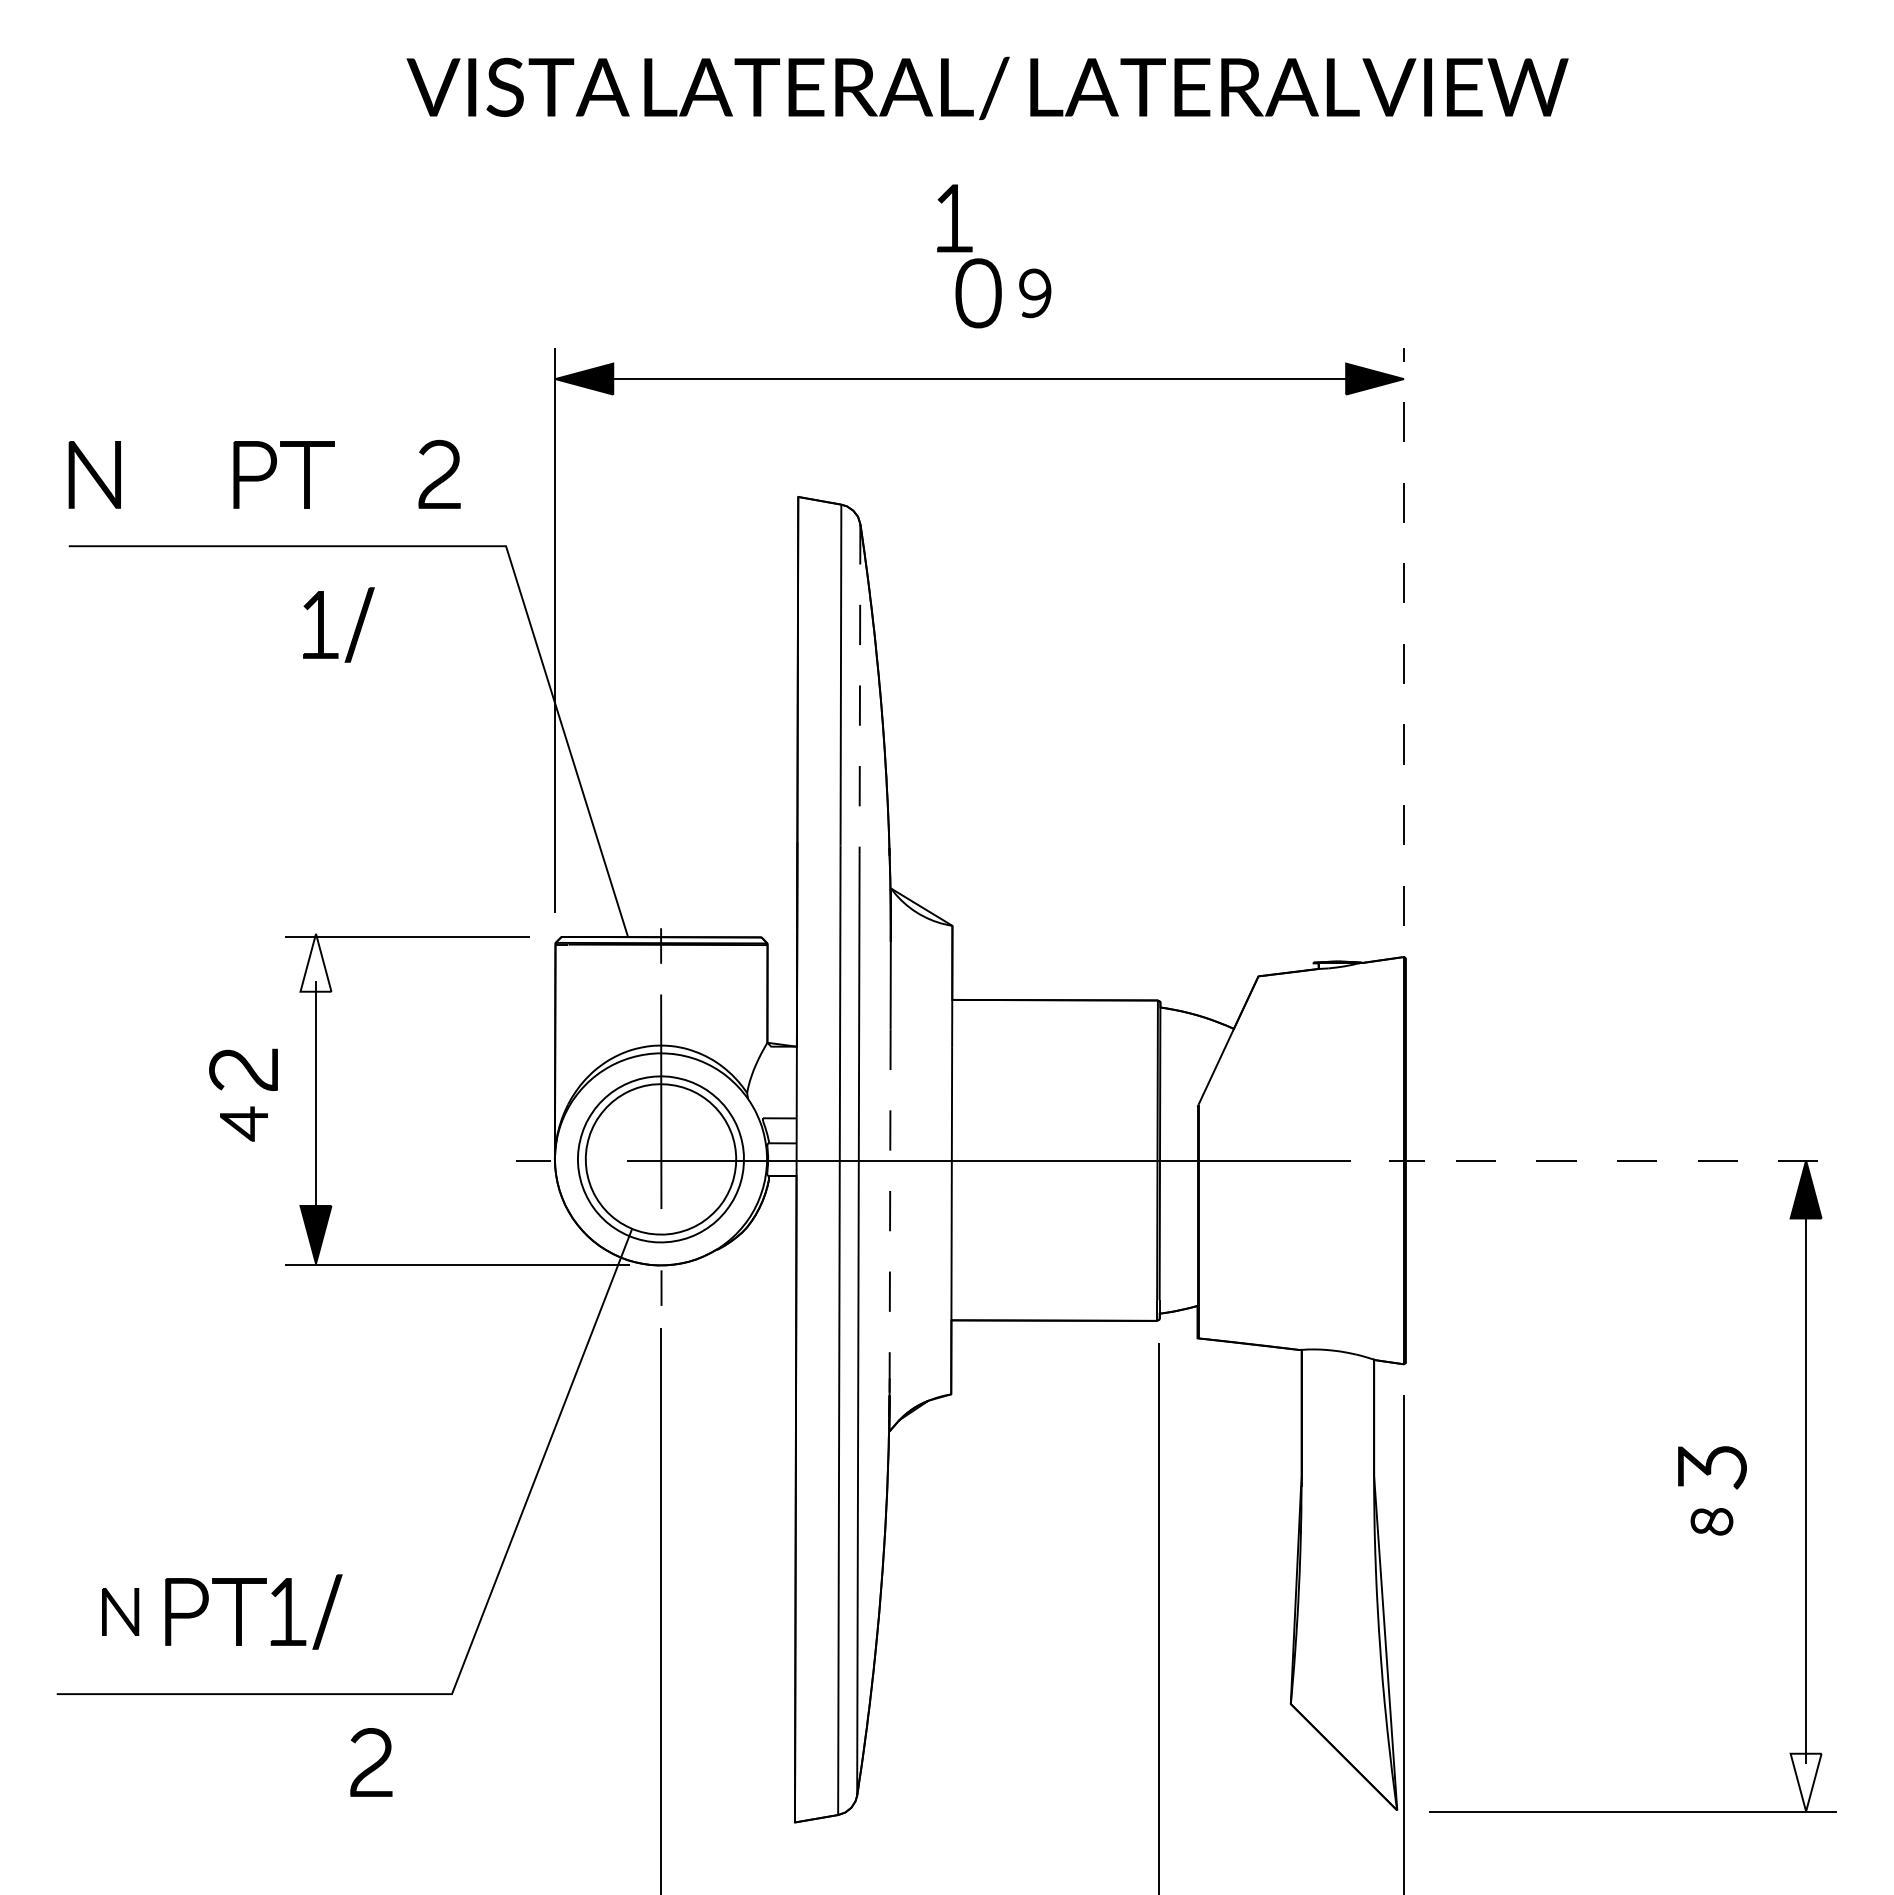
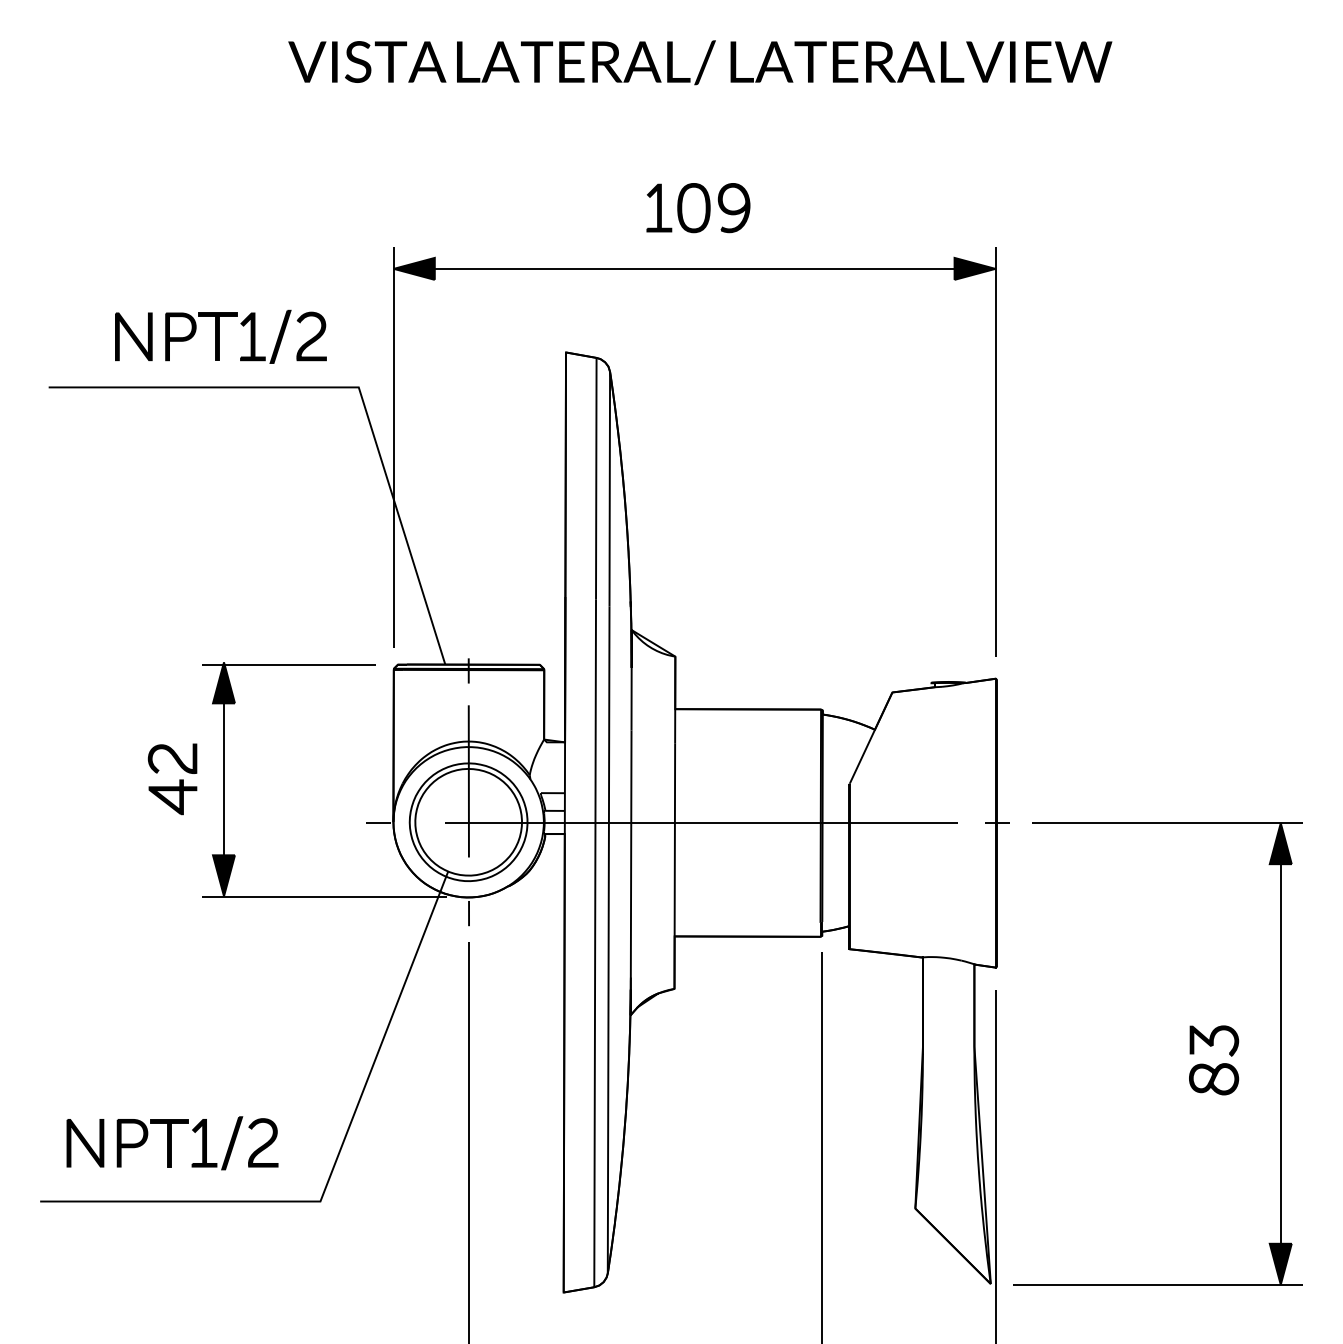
part: (954, 218) -> (659, 208), moved
part: (1034, 293) -> (733, 208), size x1.43
part: (94, 474) -> (133, 336), moved
part: (323, 624) -> (254, 336), moved
line: (1403, 636) -> (995, 451), dashed -> solid
line: (859, 690) -> (609, 489), dashed -> solid
fill: (315, 962) -> (223, 682), added
part: (243, 1123) -> (172, 796), size x1.43
line: (1646, 1160) -> (1167, 823), dashed -> solid
line: (890, 1230) -> (631, 872), dashed -> solid
part: (1711, 1521) -> (1213, 1079), size x1.67
part: (120, 1611) -> (85, 1142), size x1.43
part: (371, 1762) -> (263, 1142), moved
fill: (1805, 1782) -> (1280, 1264), added

